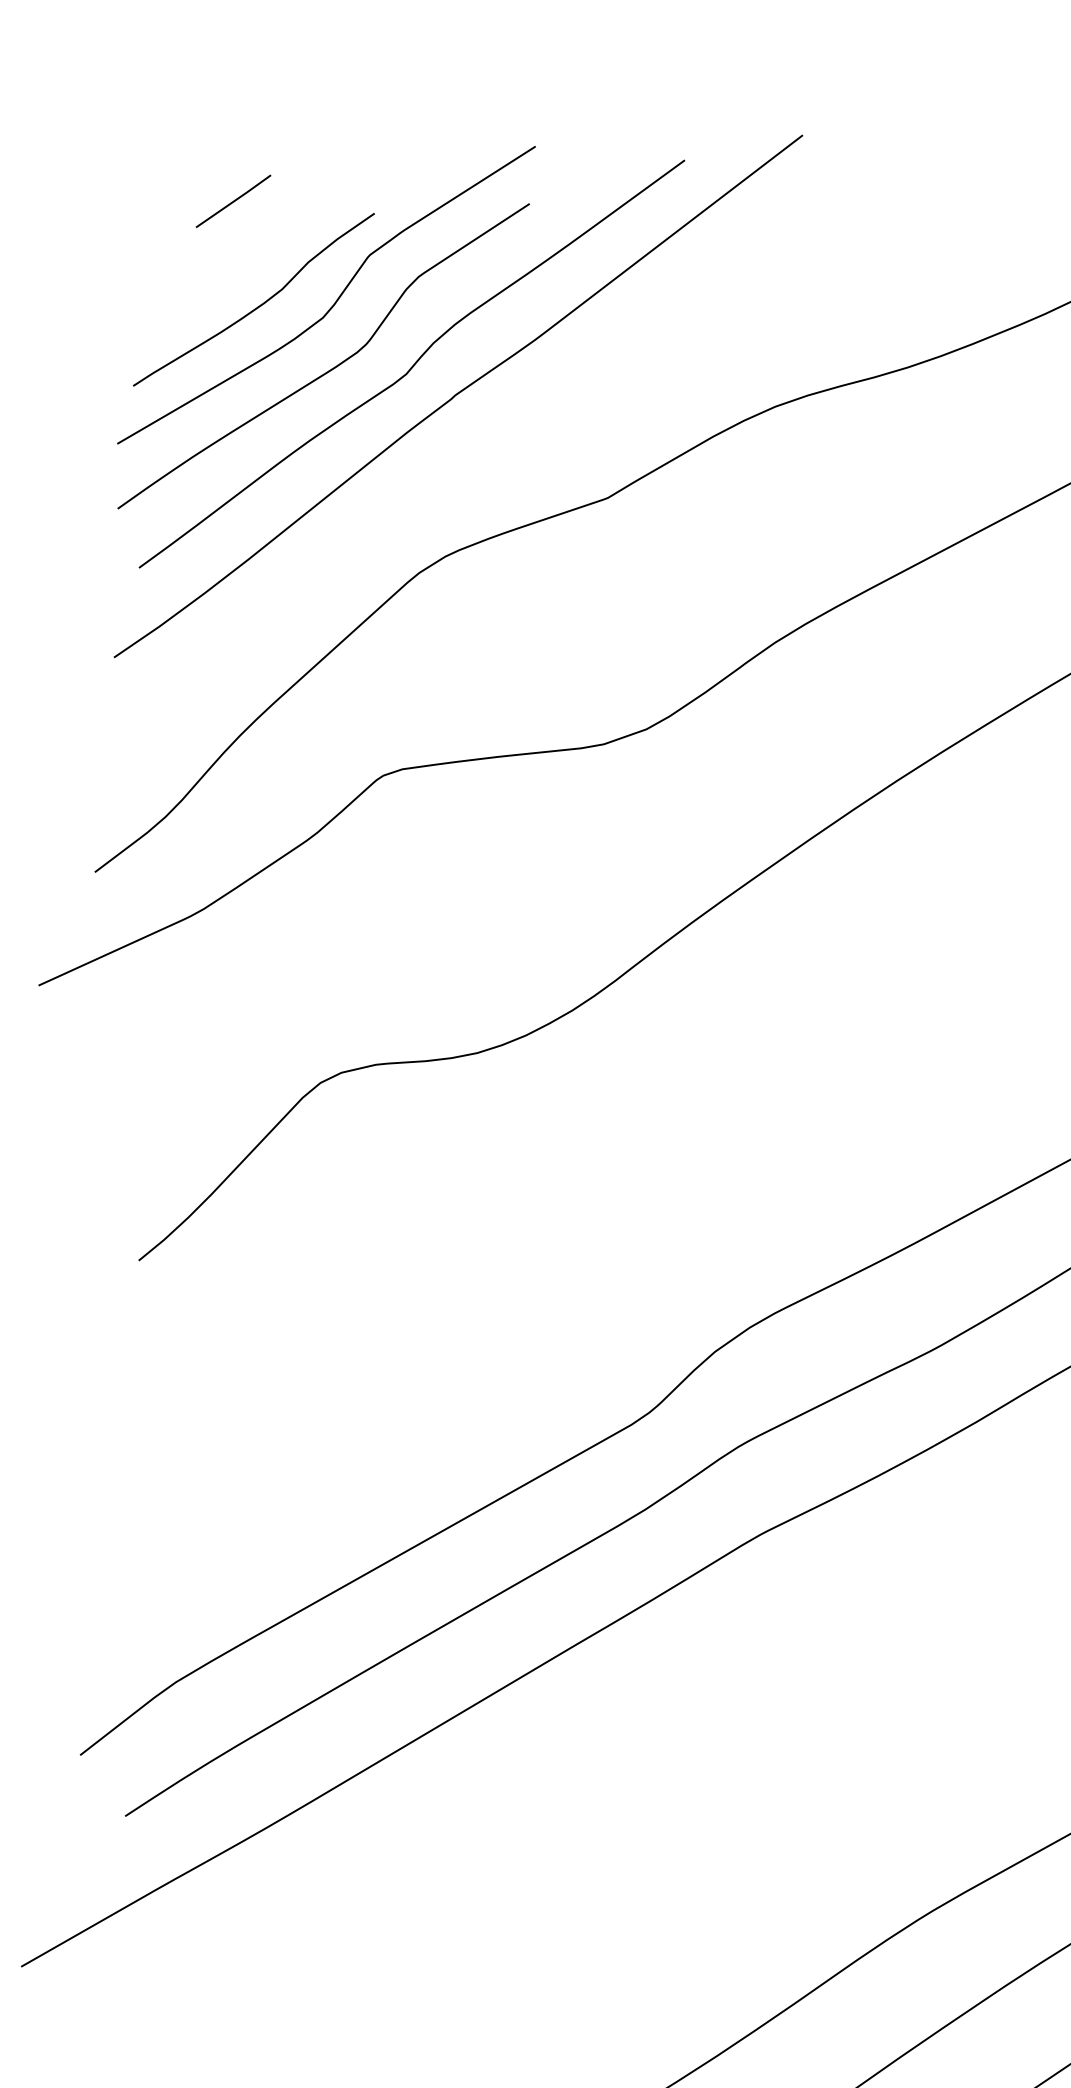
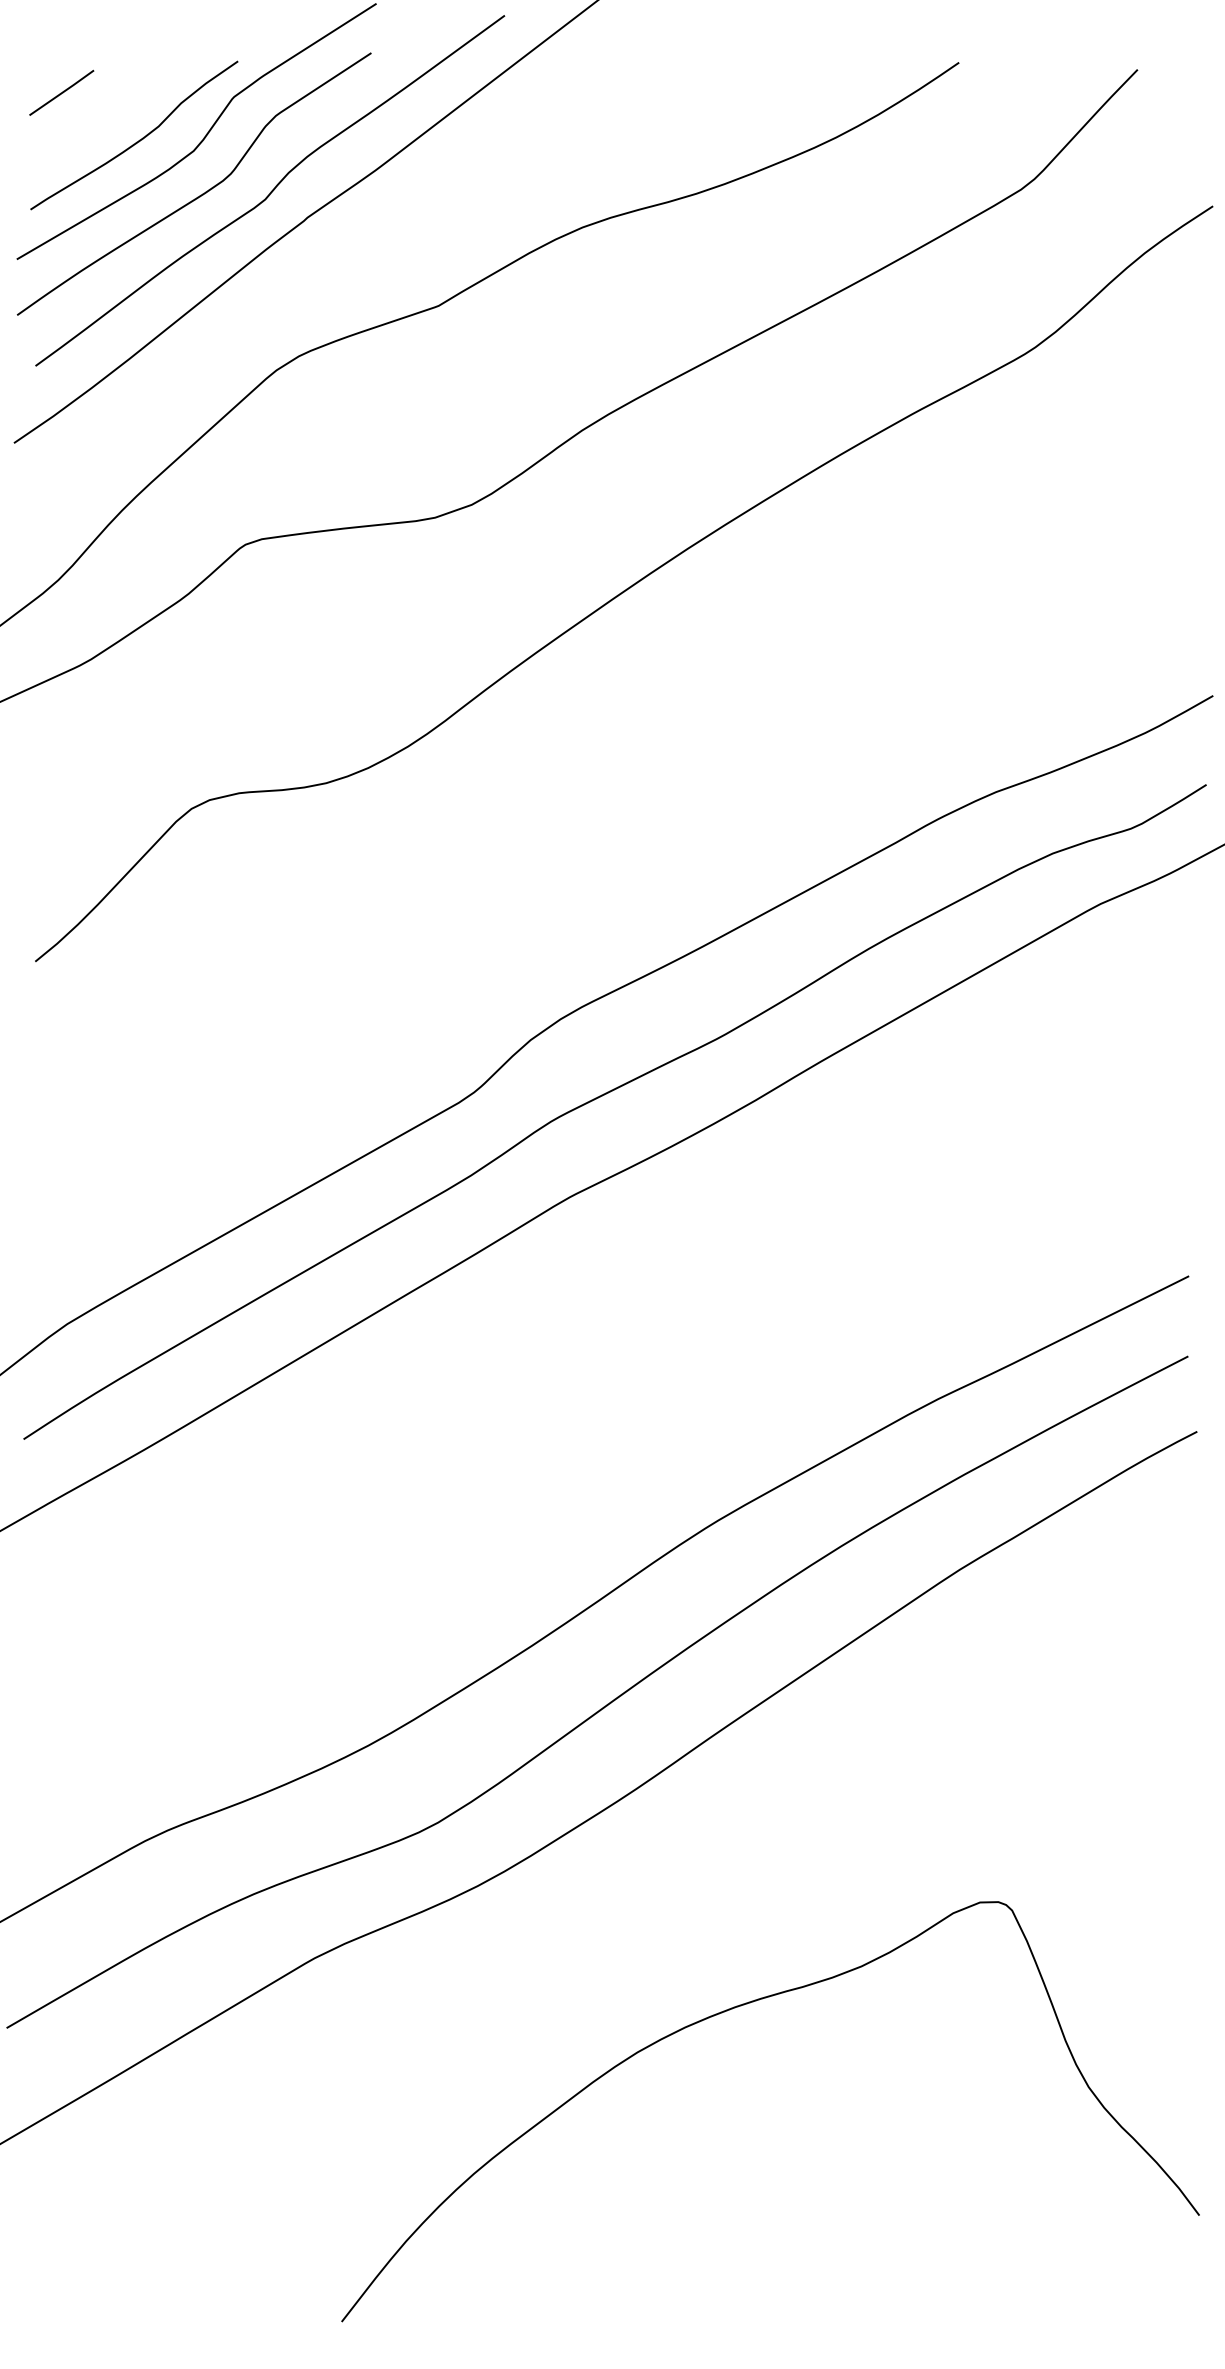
line: (233, 200) -> (61, 92), moved

